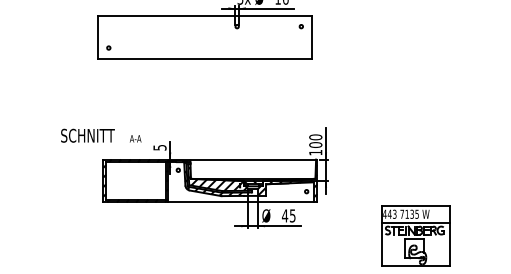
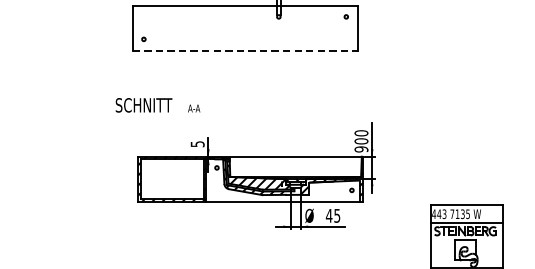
line: (205, 58) -> (245, 50), solid -> dashed
text: (101, 135) -> (158, 105), moved
text: (315, 152) -> (361, 149), 100 -> 900

